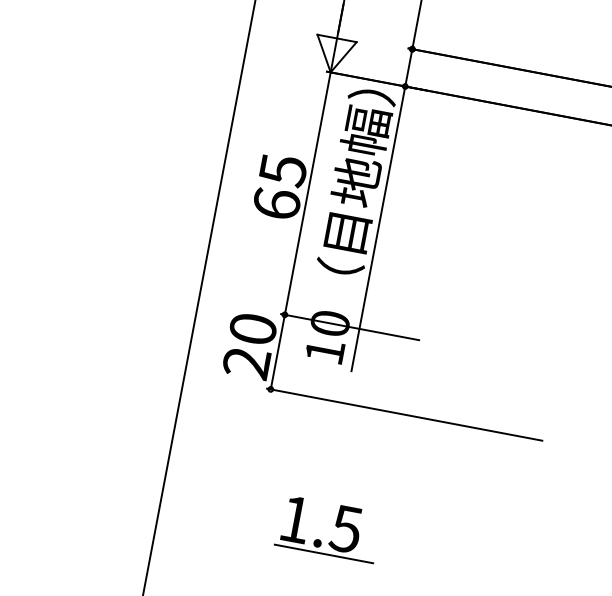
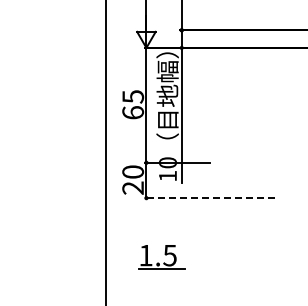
line: (403, 415) -> (209, 198), solid -> dashed
part: (327, 529) -> (161, 257), moved

